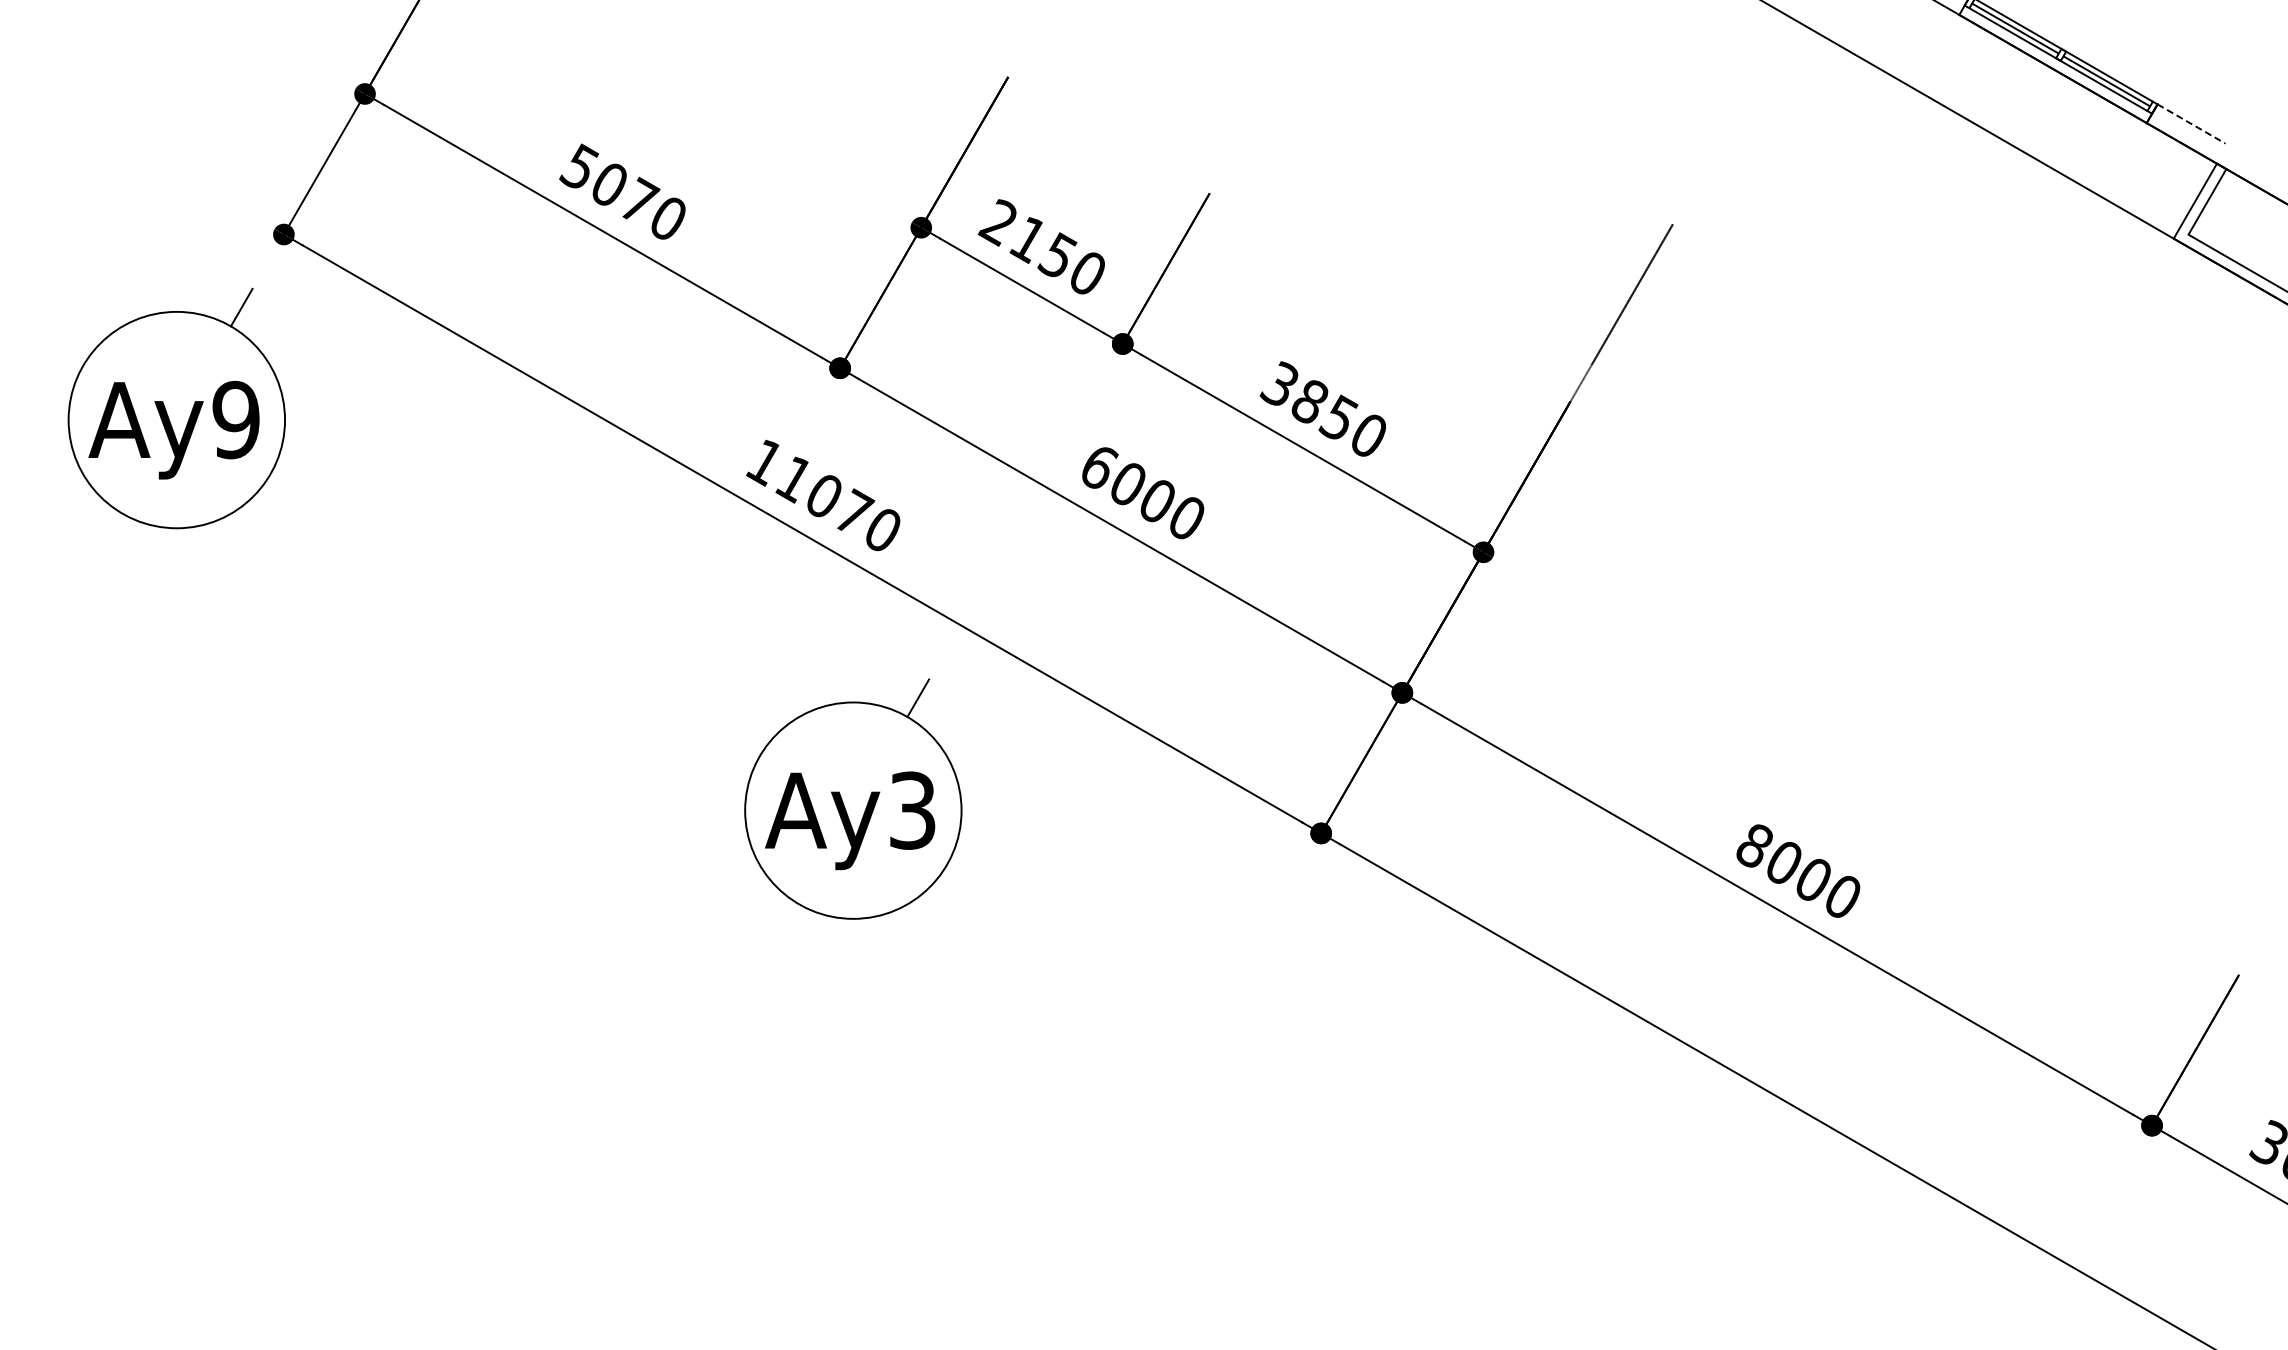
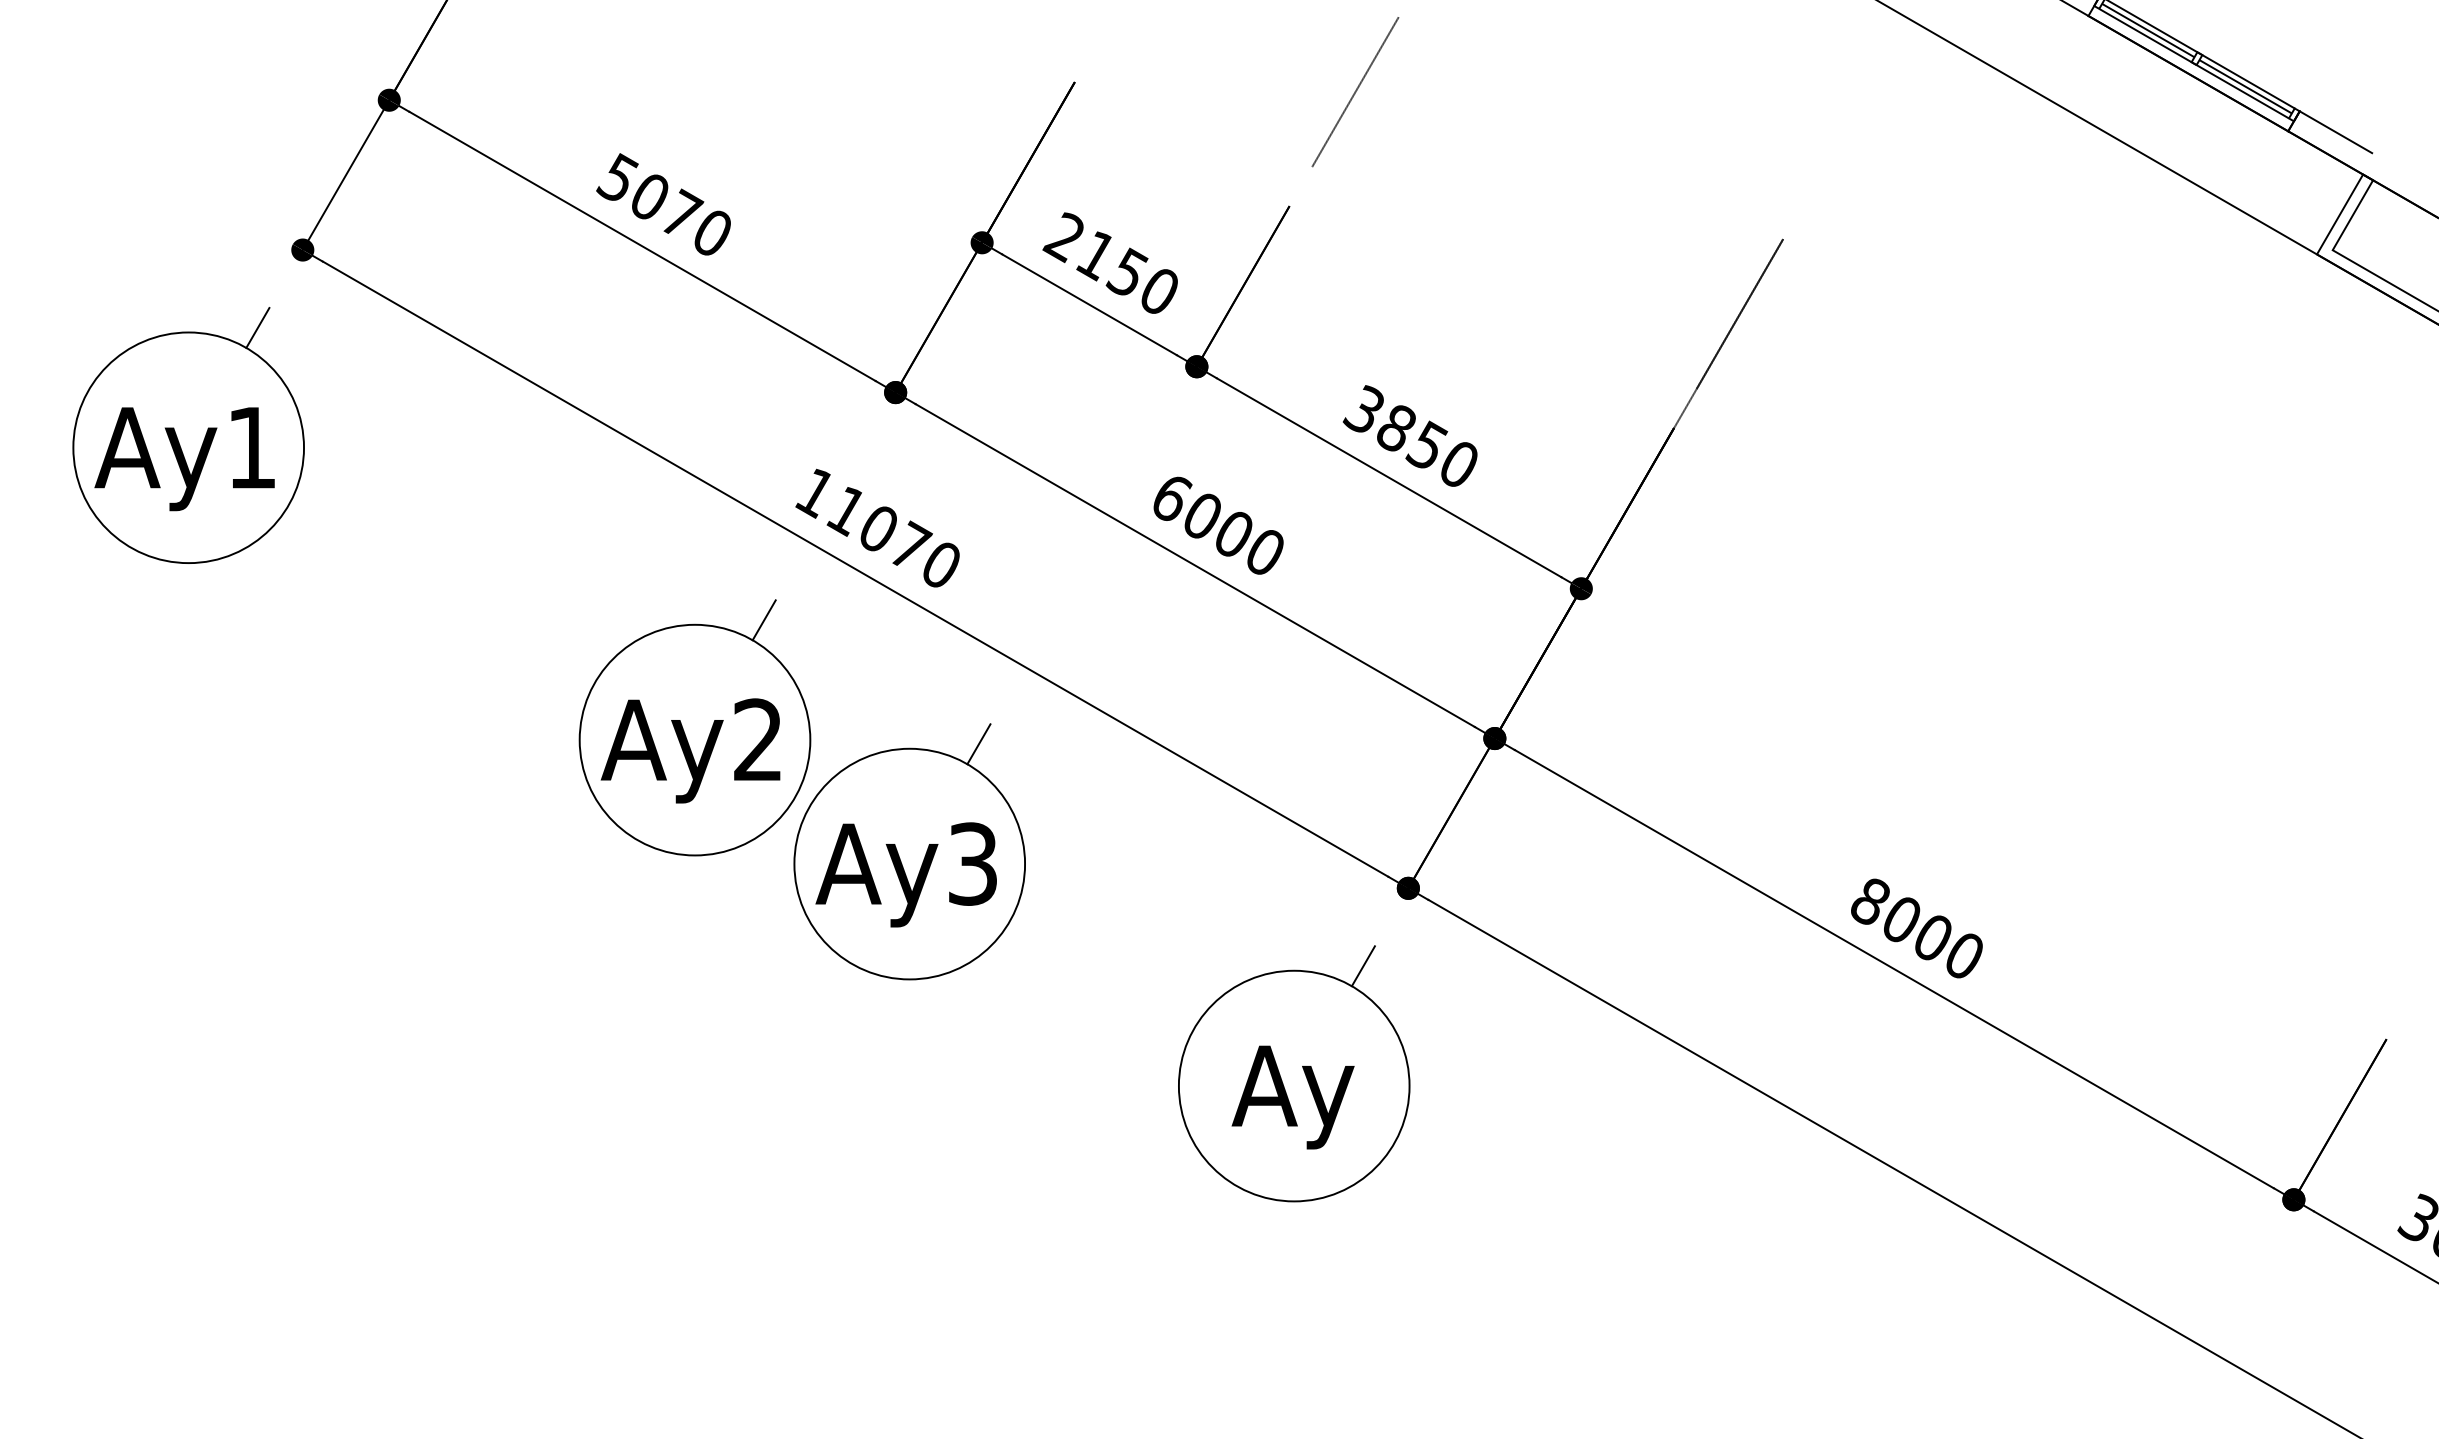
line: (1271, 85) -> (1355, 91), added
line: (2191, 124) -> (2335, 132), dashed -> solid
text: (235, 419) -> (251, 447), Ay9 -> Ay1
part: (651, 682) -> (694, 727), added
part: (1214, 1006) -> (1294, 1072), added

